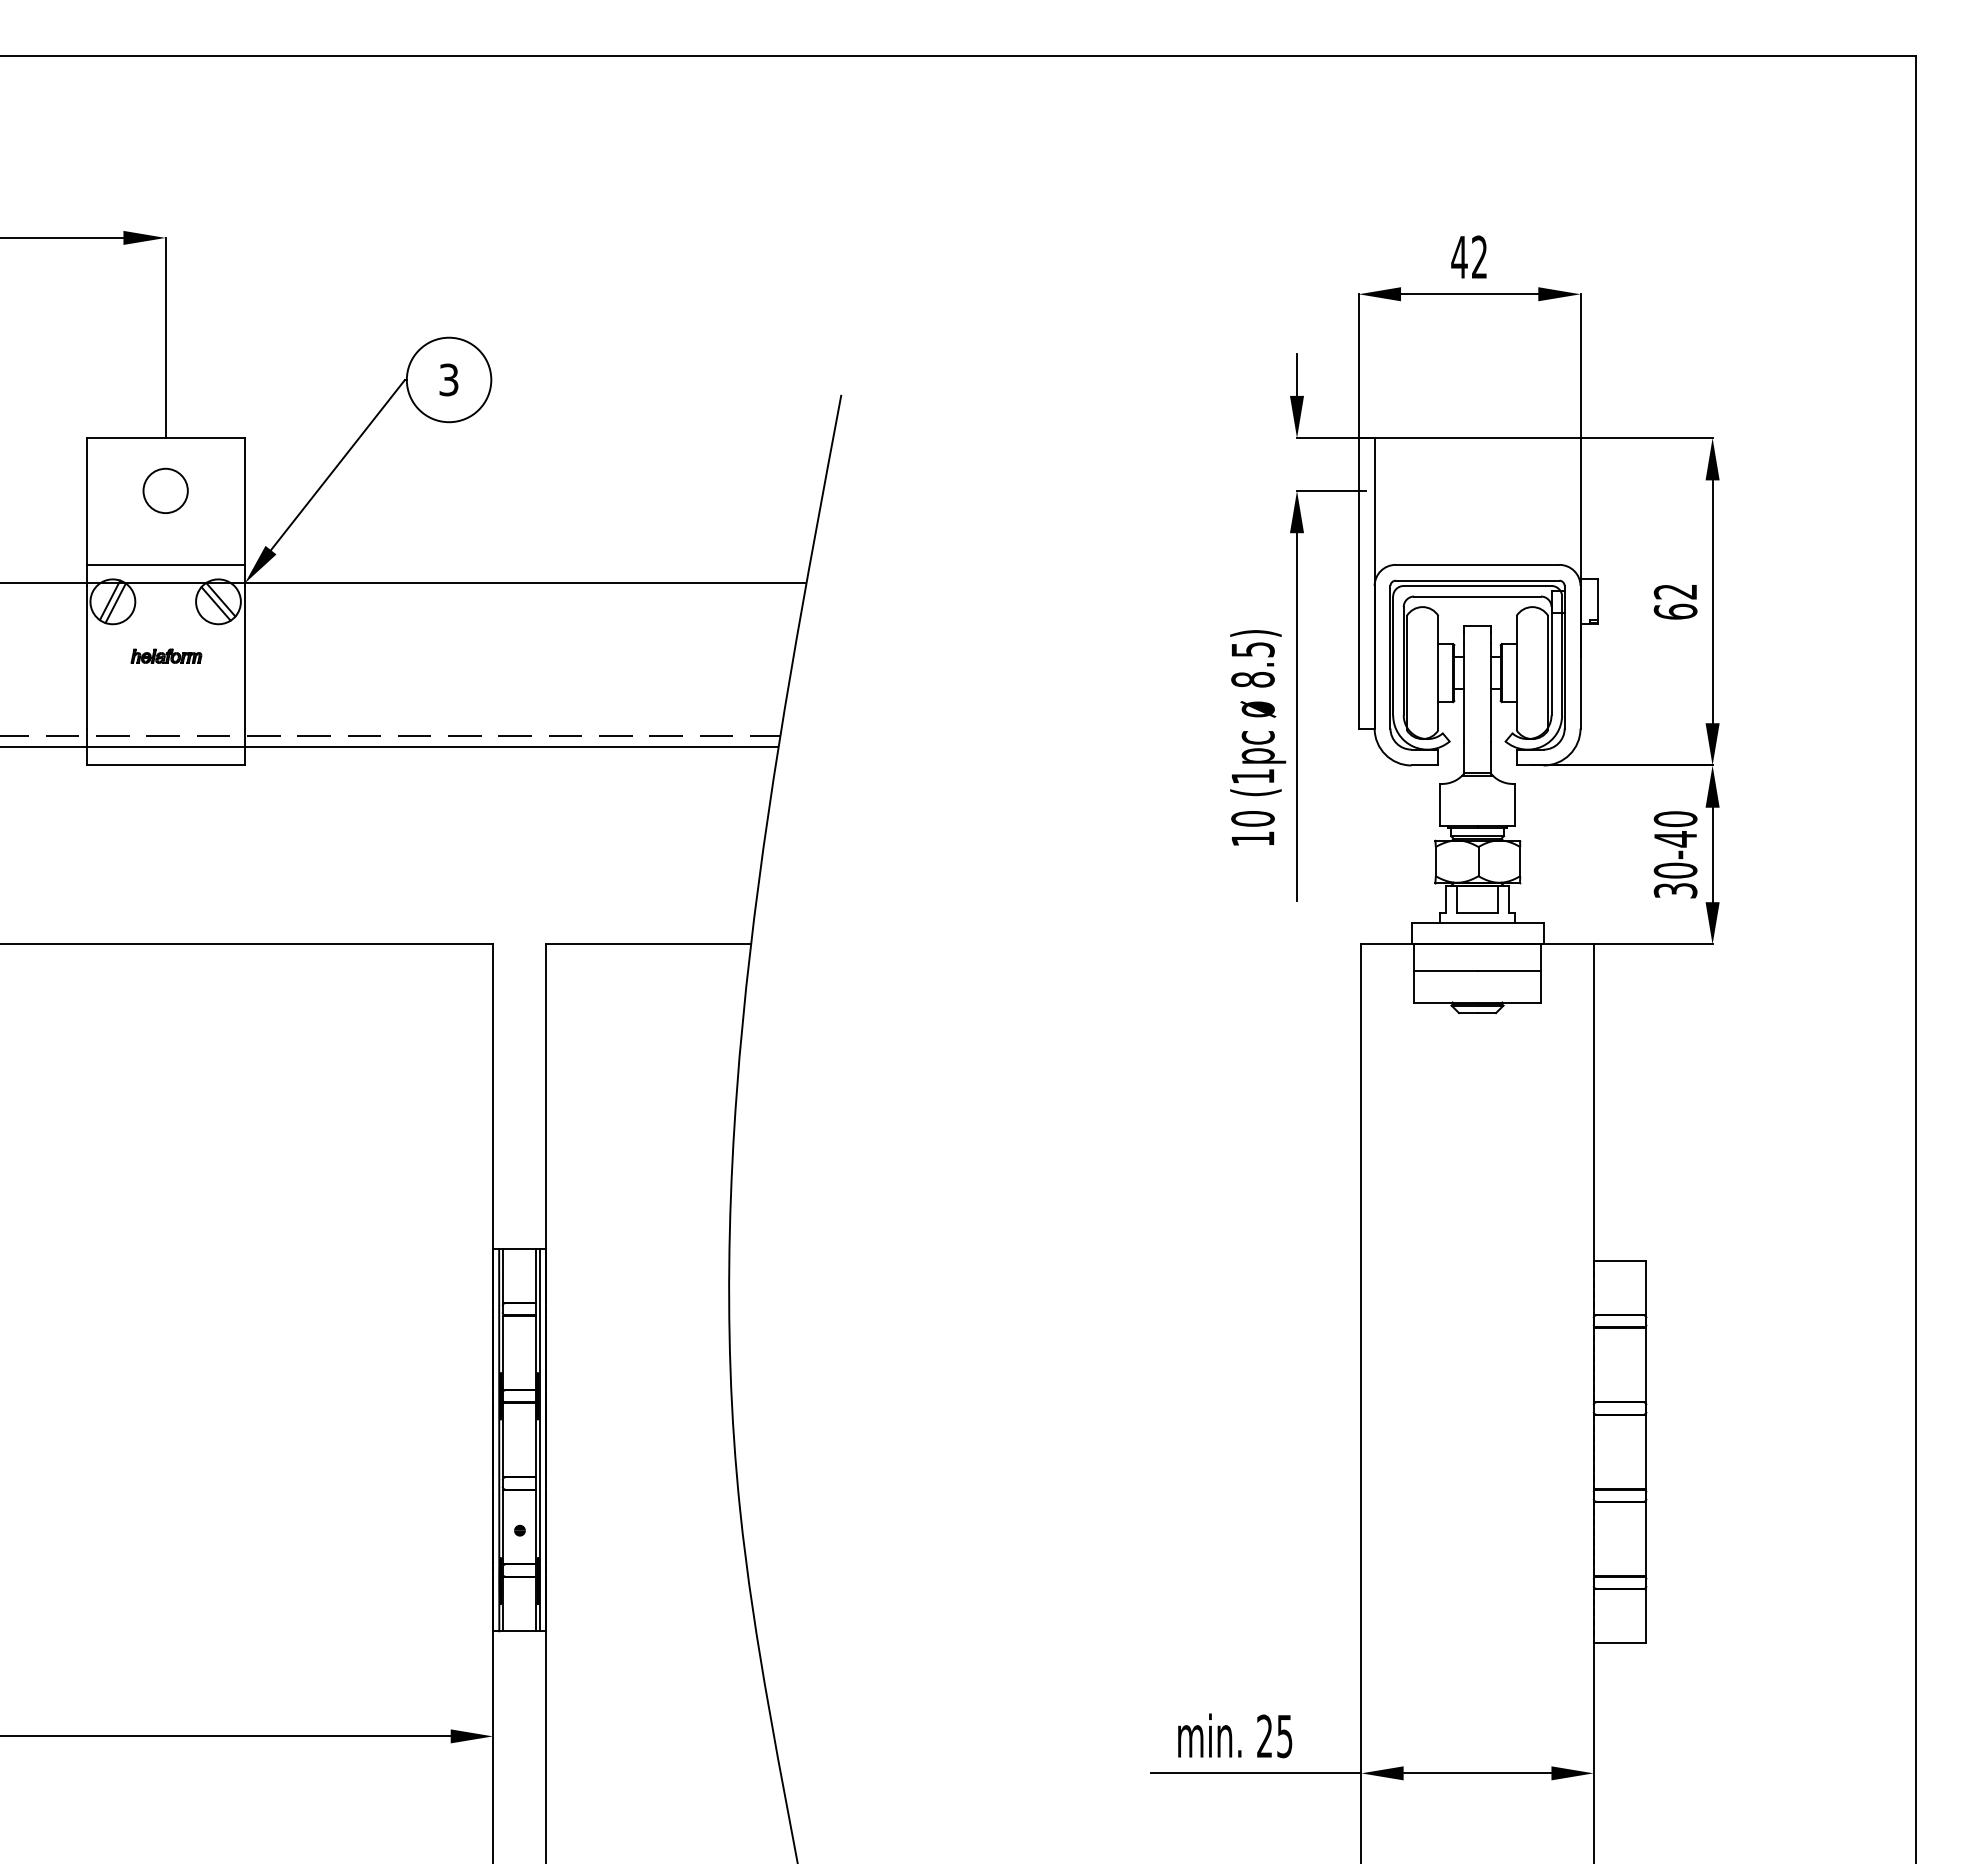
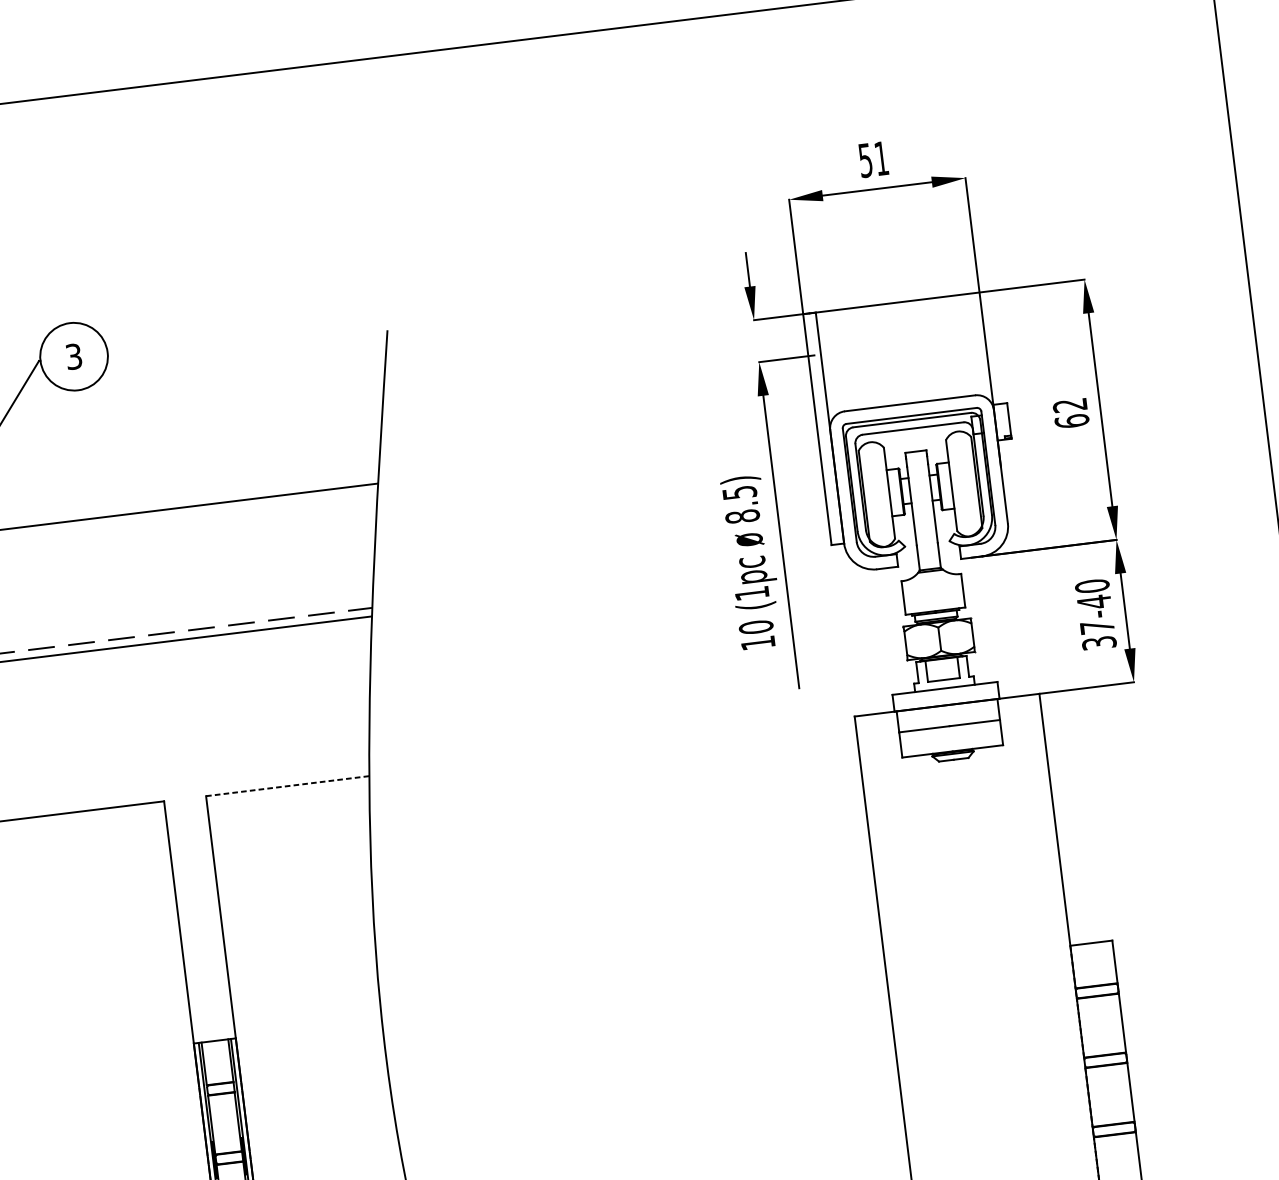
text: (1468, 257) -> (872, 159), 42 -> 51
text: (1675, 870) -> (1097, 627), 30-40 -> 37-40
line: (648, 944) -> (287, 786), solid -> dashed

